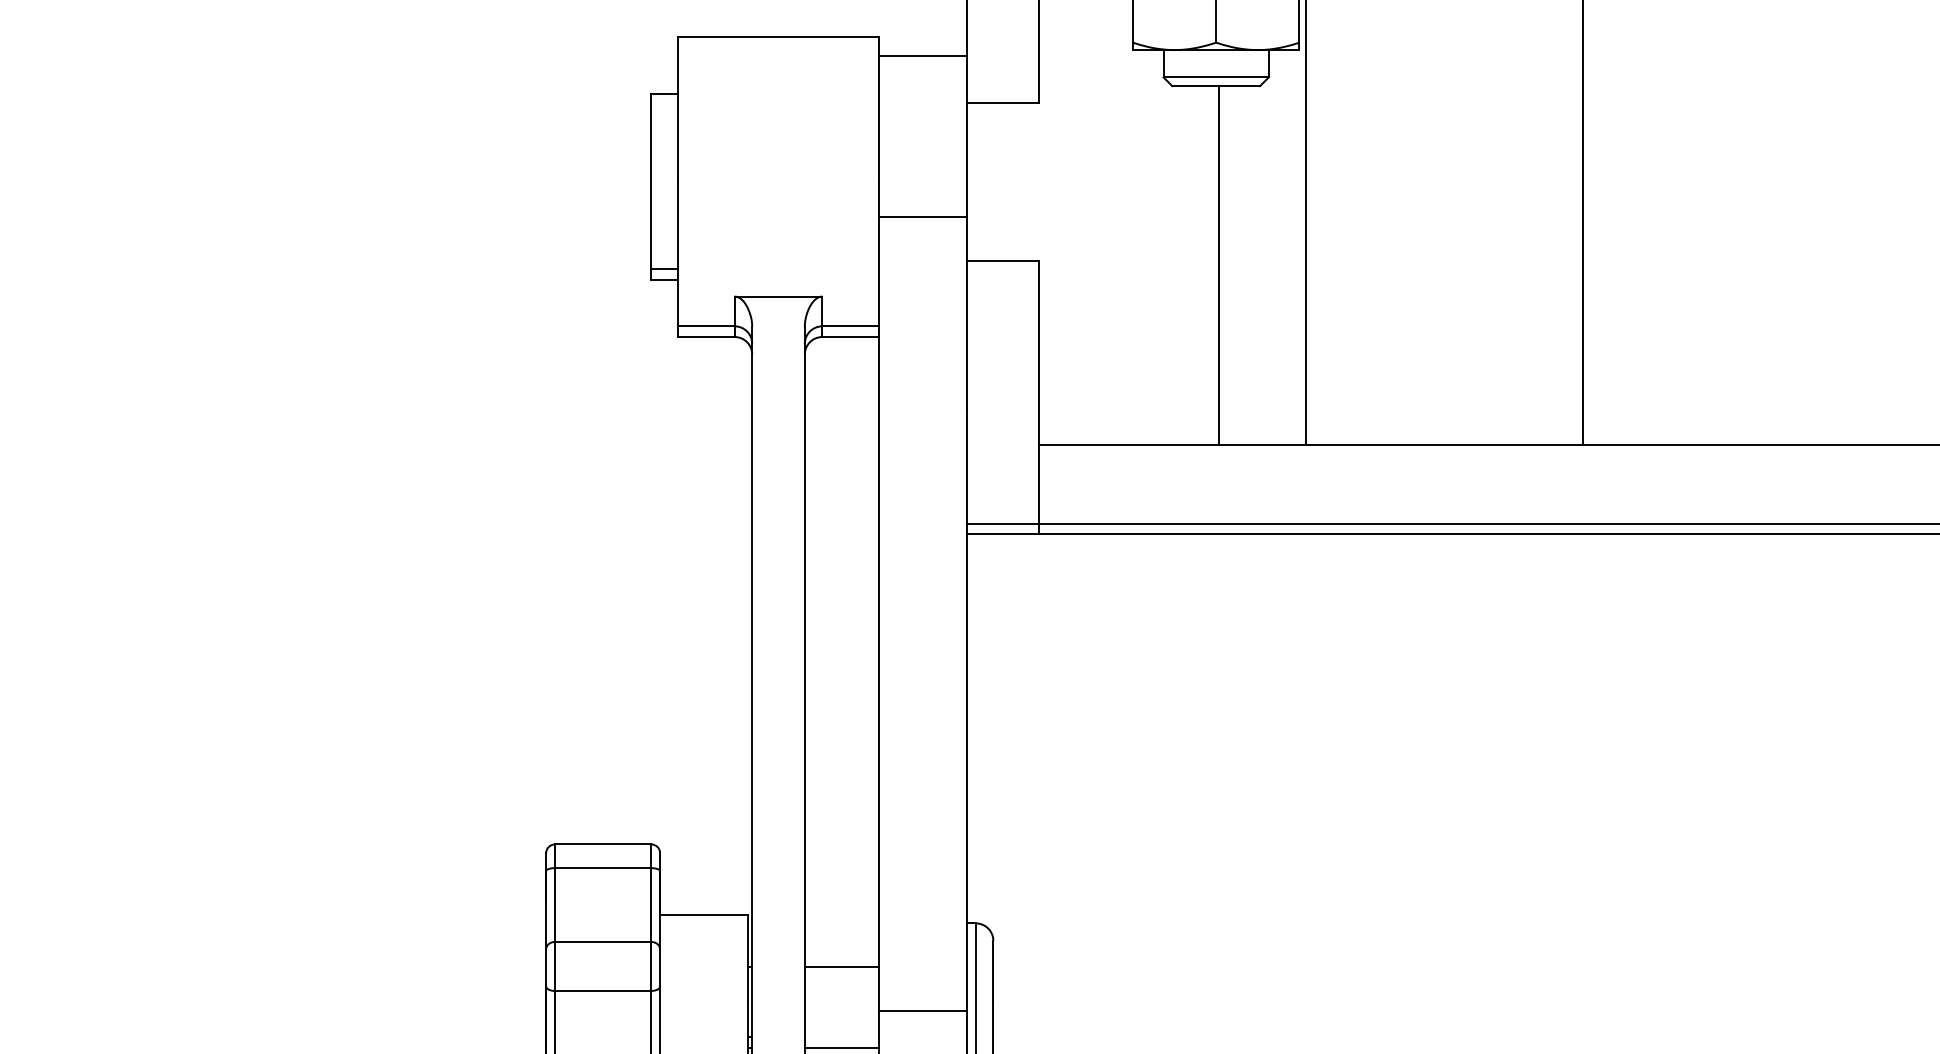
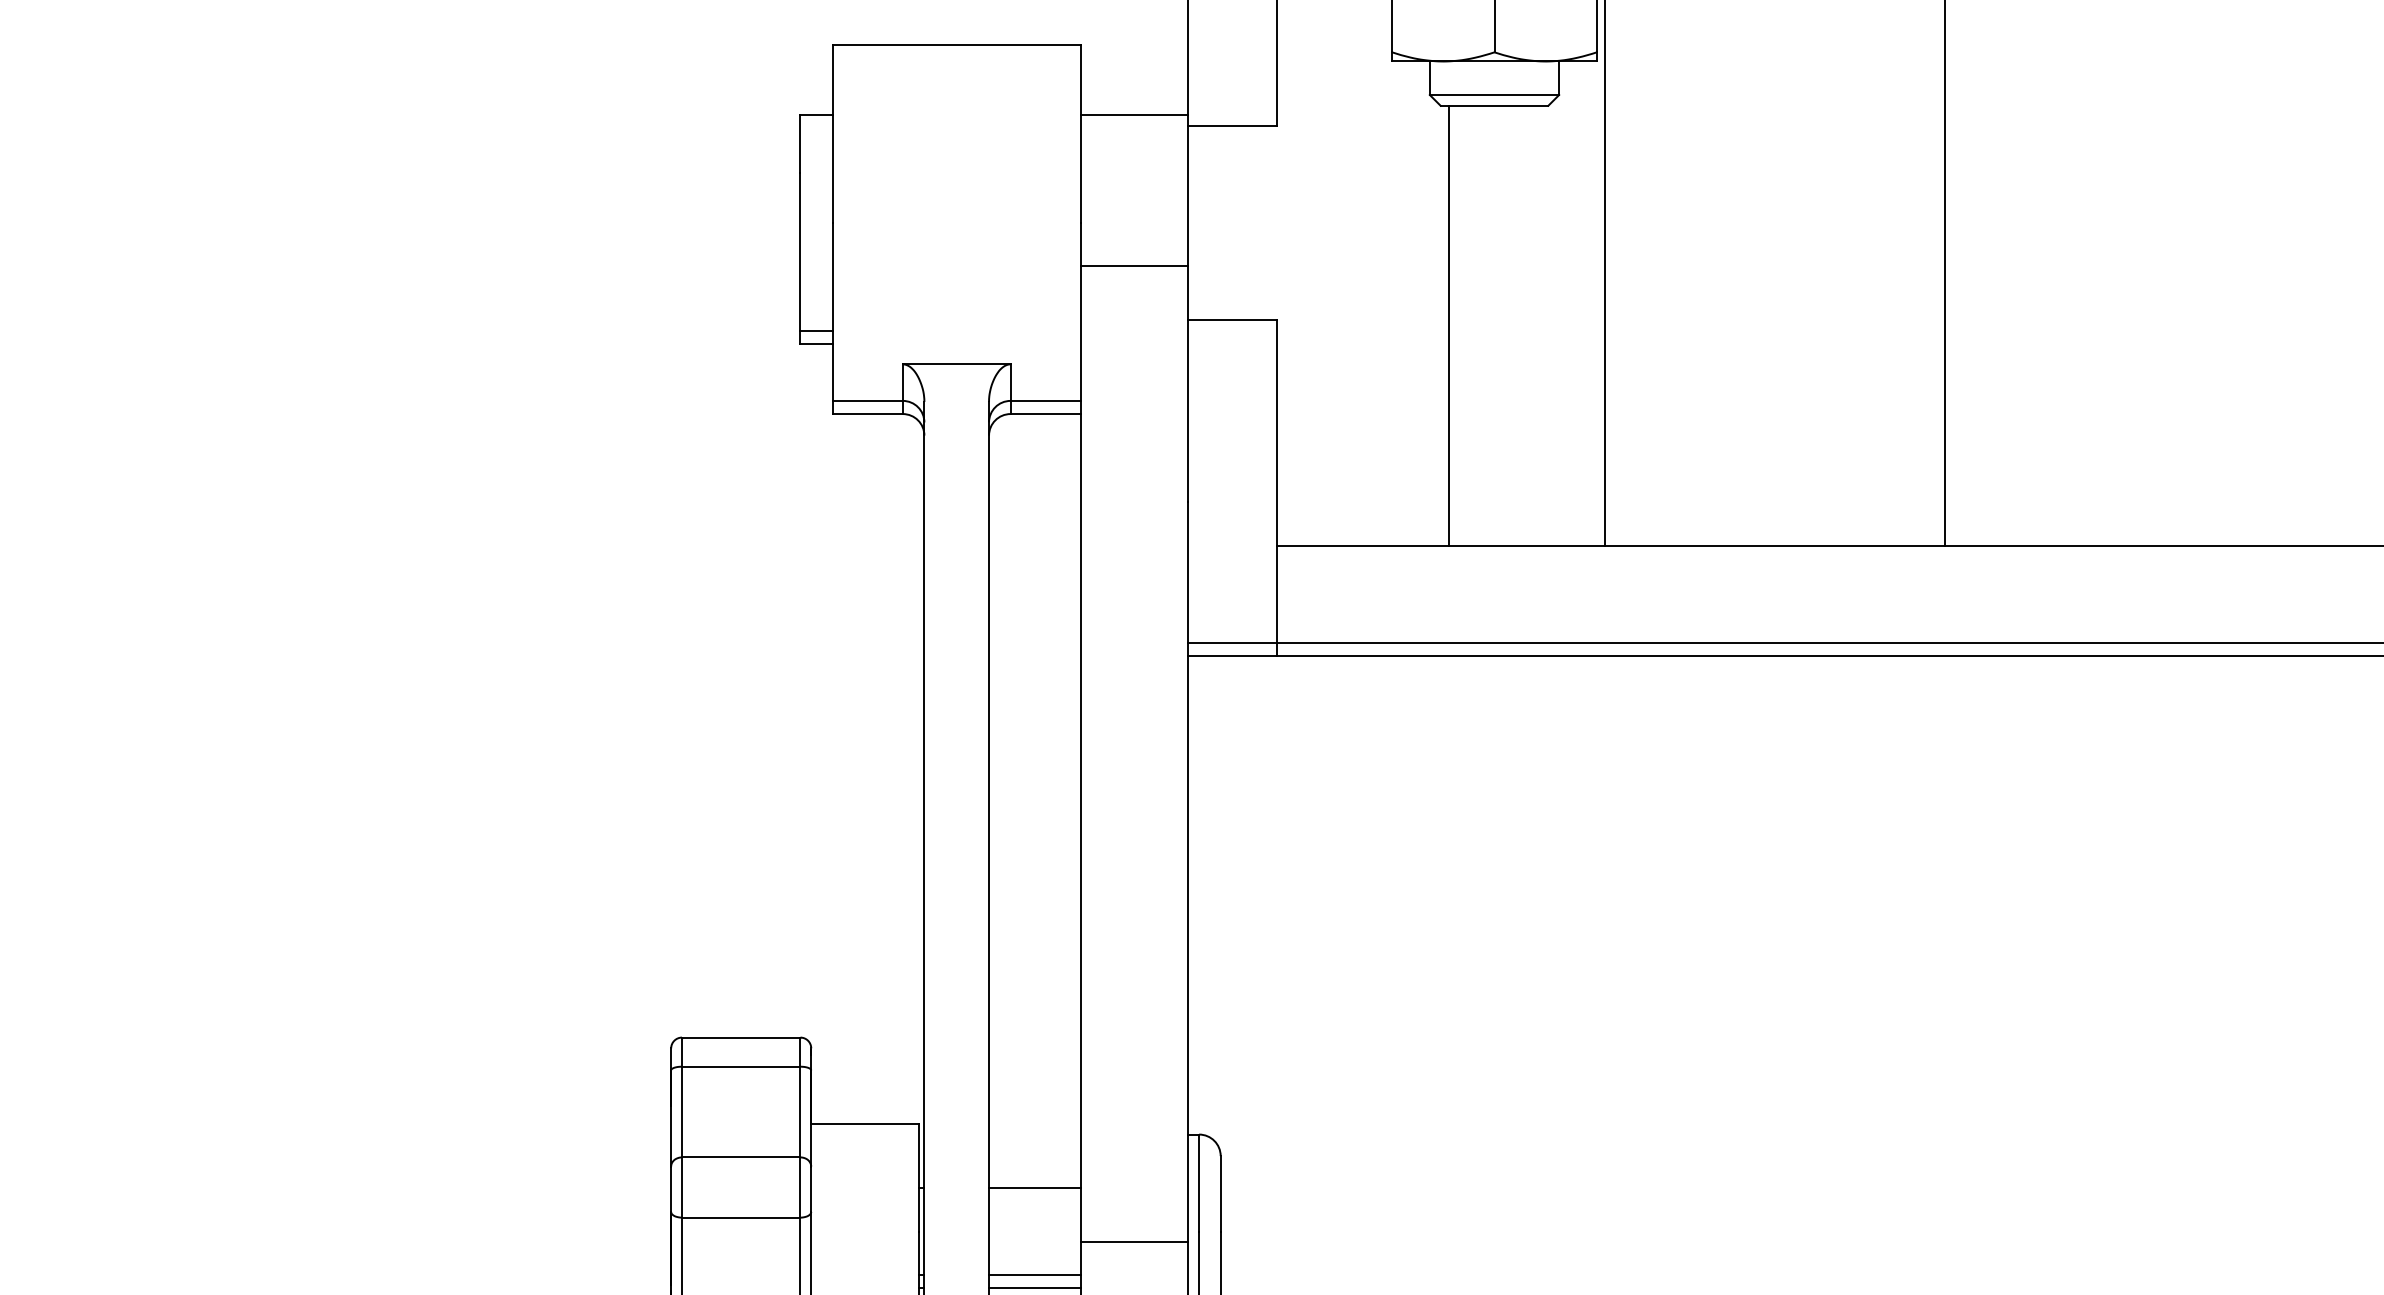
line: (923, 55) -> (1134, 115), moved
line: (1218, 264) -> (1448, 325), moved
line: (841, 1037) -> (1034, 1274), added

